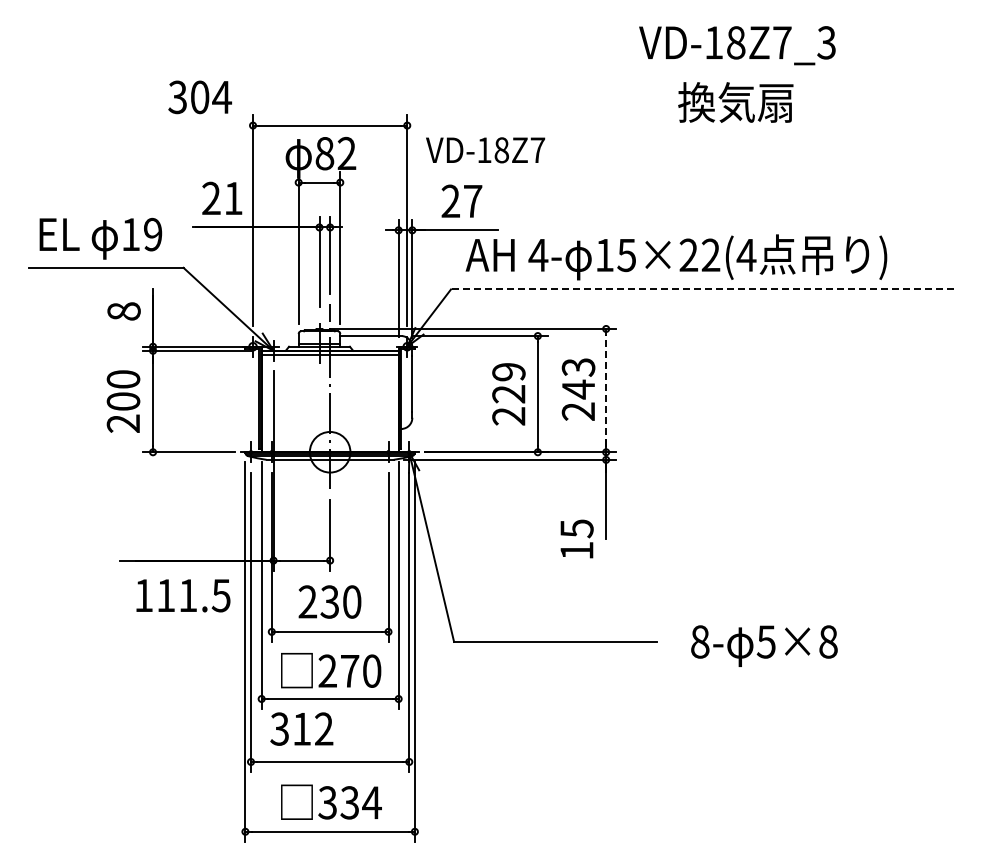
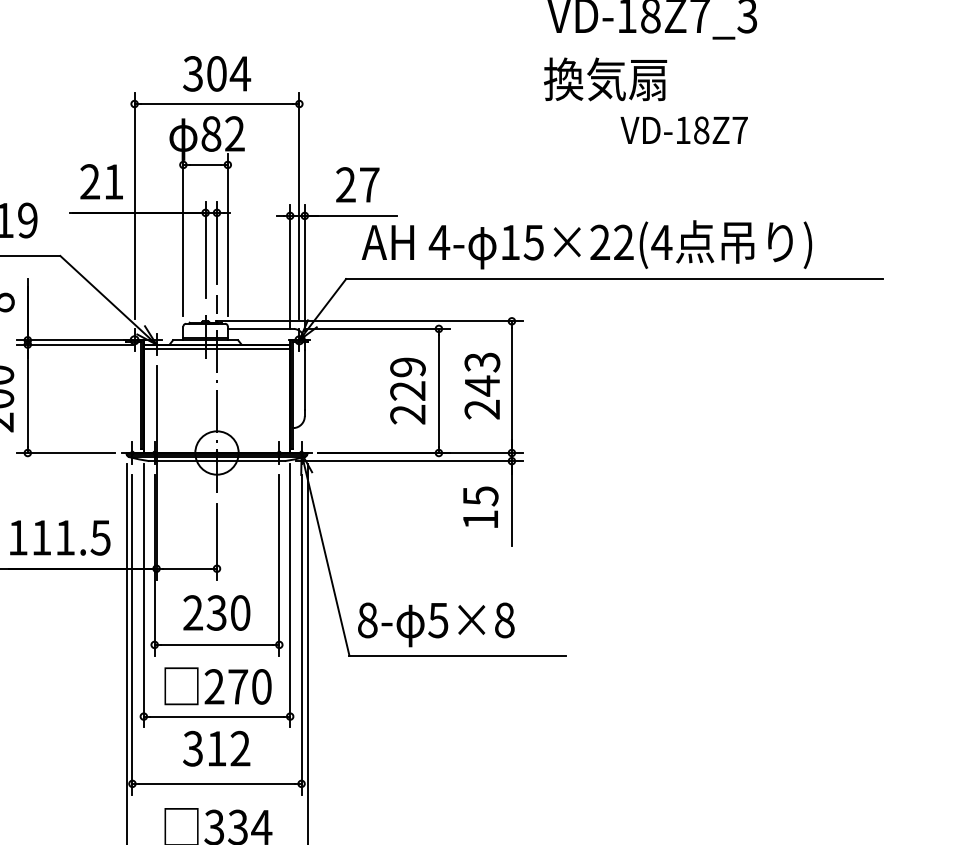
text: (199, 97) -> (216, 74), moved
text: (735, 102) -> (605, 79), moved
text: (485, 150) -> (684, 130), moved
line: (701, 289) -> (613, 279), dashed -> solid
line: (606, 390) -> (512, 387), dashed -> solid
text: (576, 538) -> (480, 506), moved
text: (183, 595) -> (60, 537), moved
text: (764, 645) -> (436, 624), moved
text: (301, 728) -> (216, 748), moved

